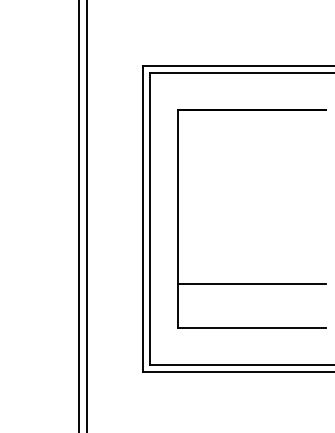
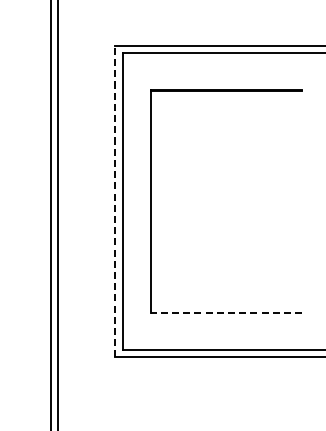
line: (142, 218) -> (114, 201), solid -> dashed
line: (251, 283) -> (225, 267), removed
line: (251, 328) -> (225, 313), solid -> dashed

